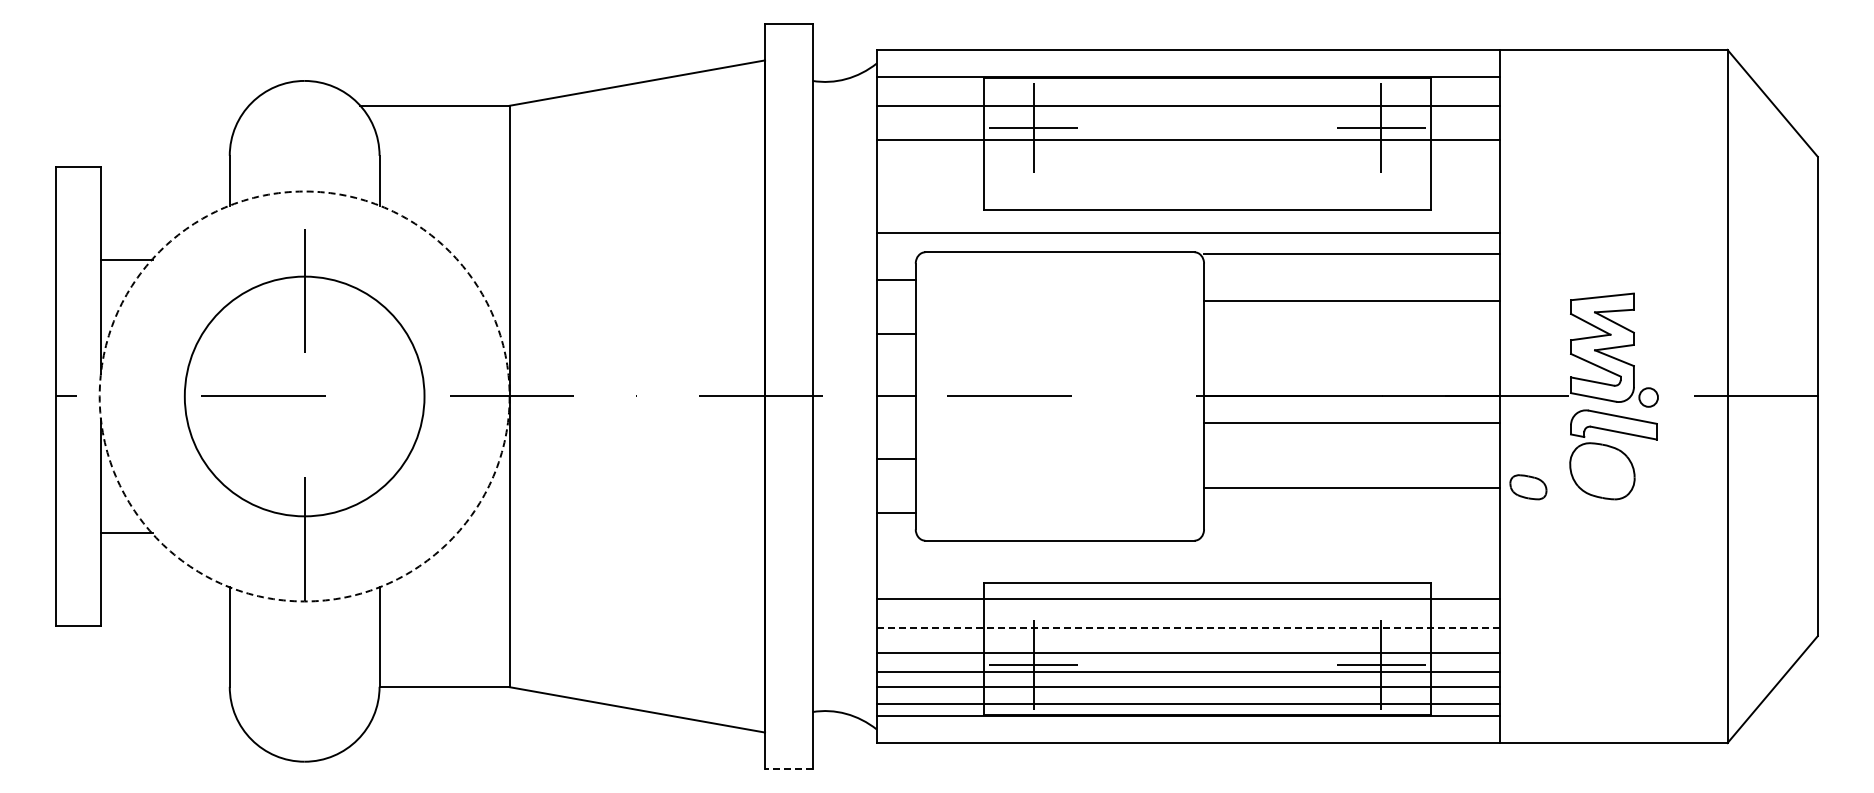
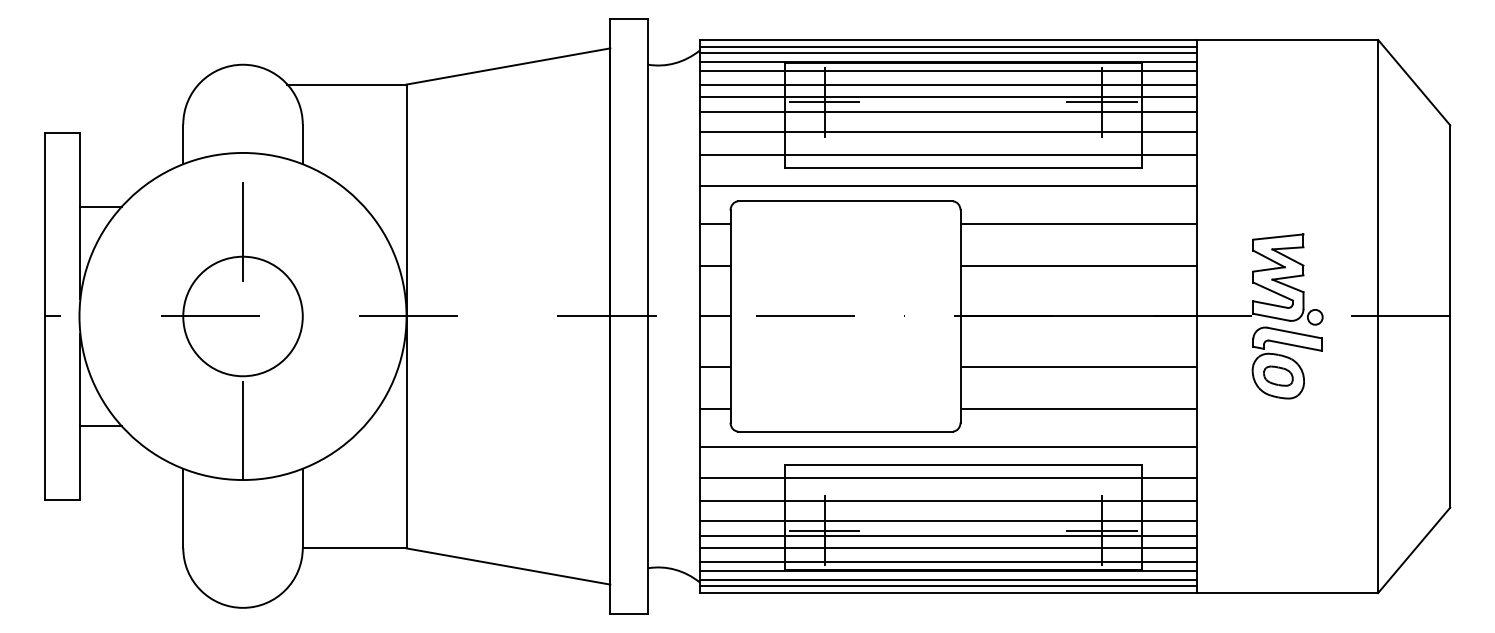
line: (1188, 58) -> (948, 46), added
line: (1188, 65) -> (948, 52), added
line: (1188, 89) -> (948, 71), added
line: (1188, 121) -> (948, 97), added
line: (1188, 164) -> (948, 131), added
line: (1188, 194) -> (948, 155), added
line: (1351, 253) -> (1078, 223), moved
line: (1352, 300) -> (1078, 266), moved
circle: (304, 396) -> (242, 316), dashed -> solid
circle: (304, 396) -> (242, 316), size x0.62
line: (1352, 423) -> (1078, 366), moved
part: (1528, 487) -> (1278, 376), moved
line: (1351, 488) -> (1078, 409), moved
line: (1188, 560) -> (948, 447), added
line: (1188, 628) -> (948, 501), dashed -> solid
line: (1188, 727) -> (948, 580), added
line: (1188, 734) -> (948, 586), added
line: (788, 769) -> (629, 614), dashed -> solid

